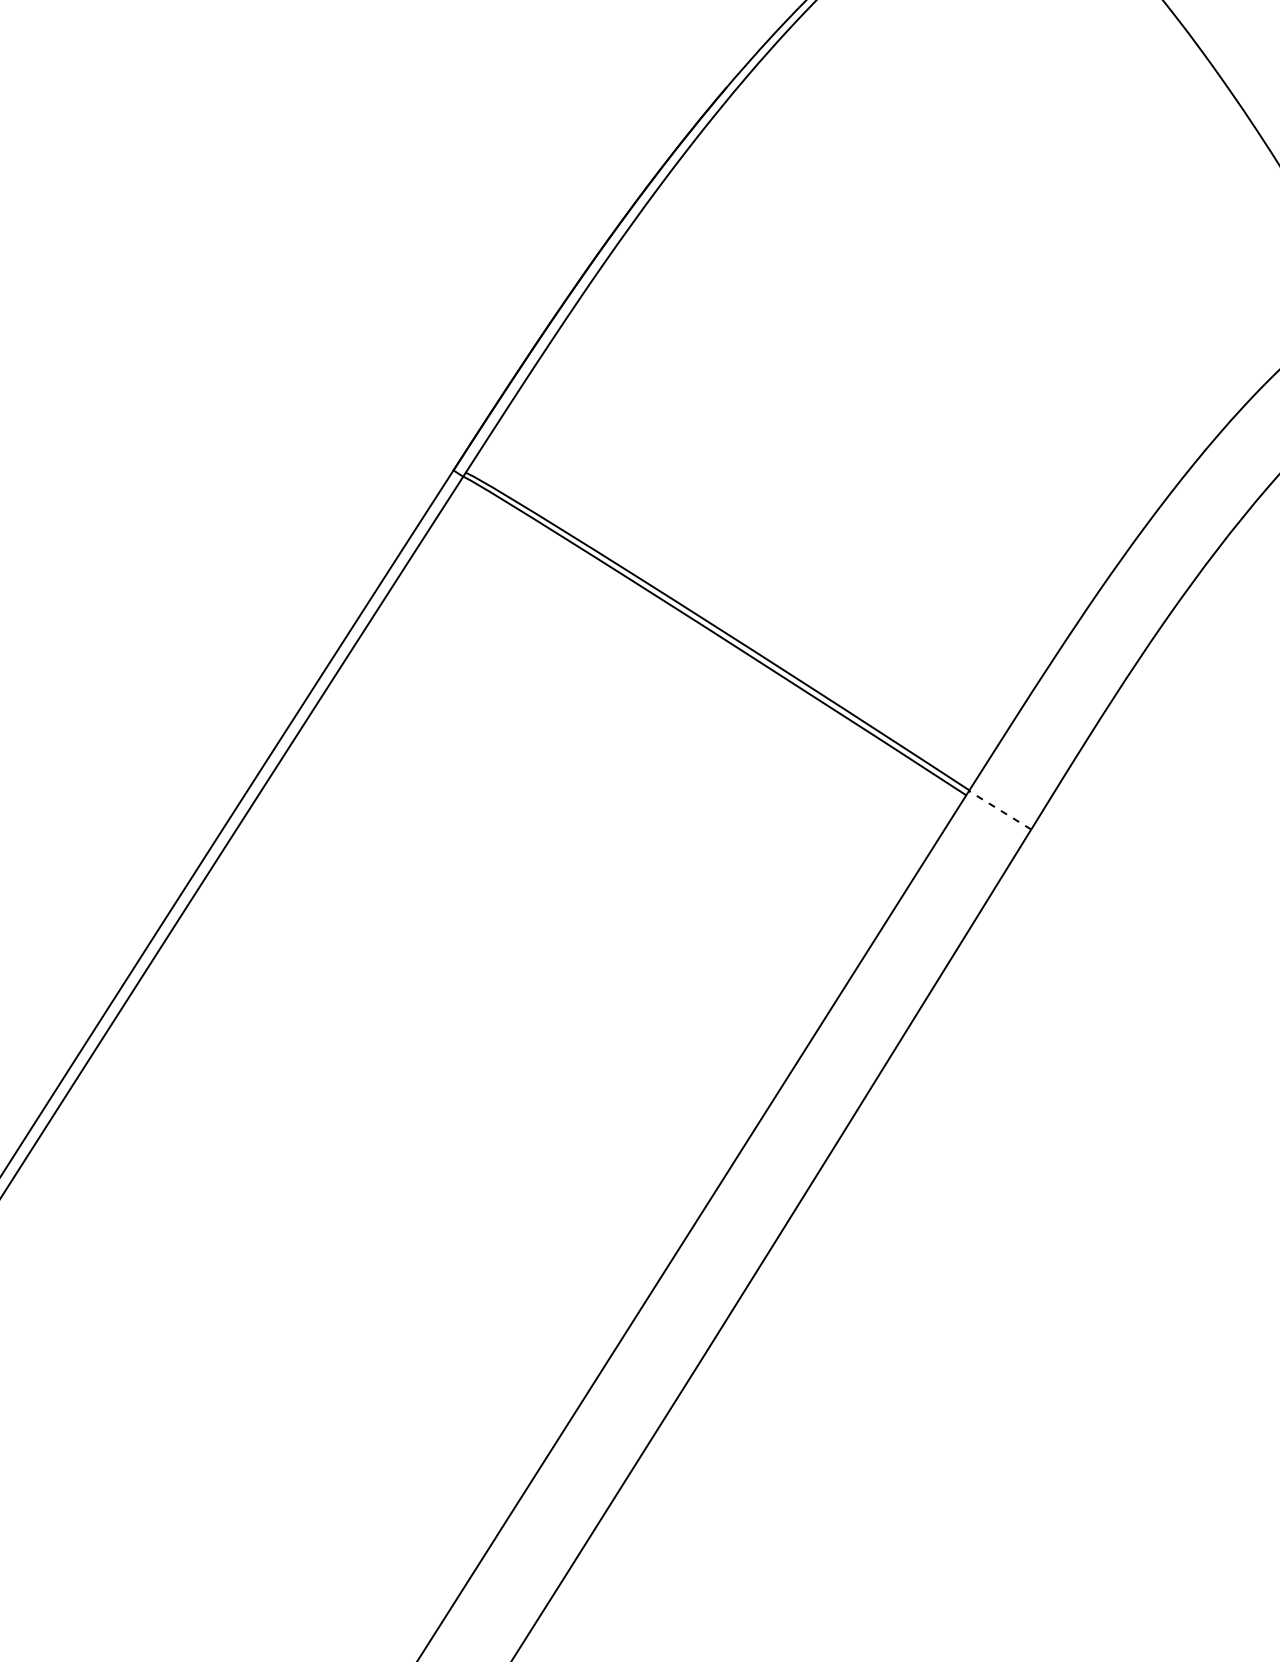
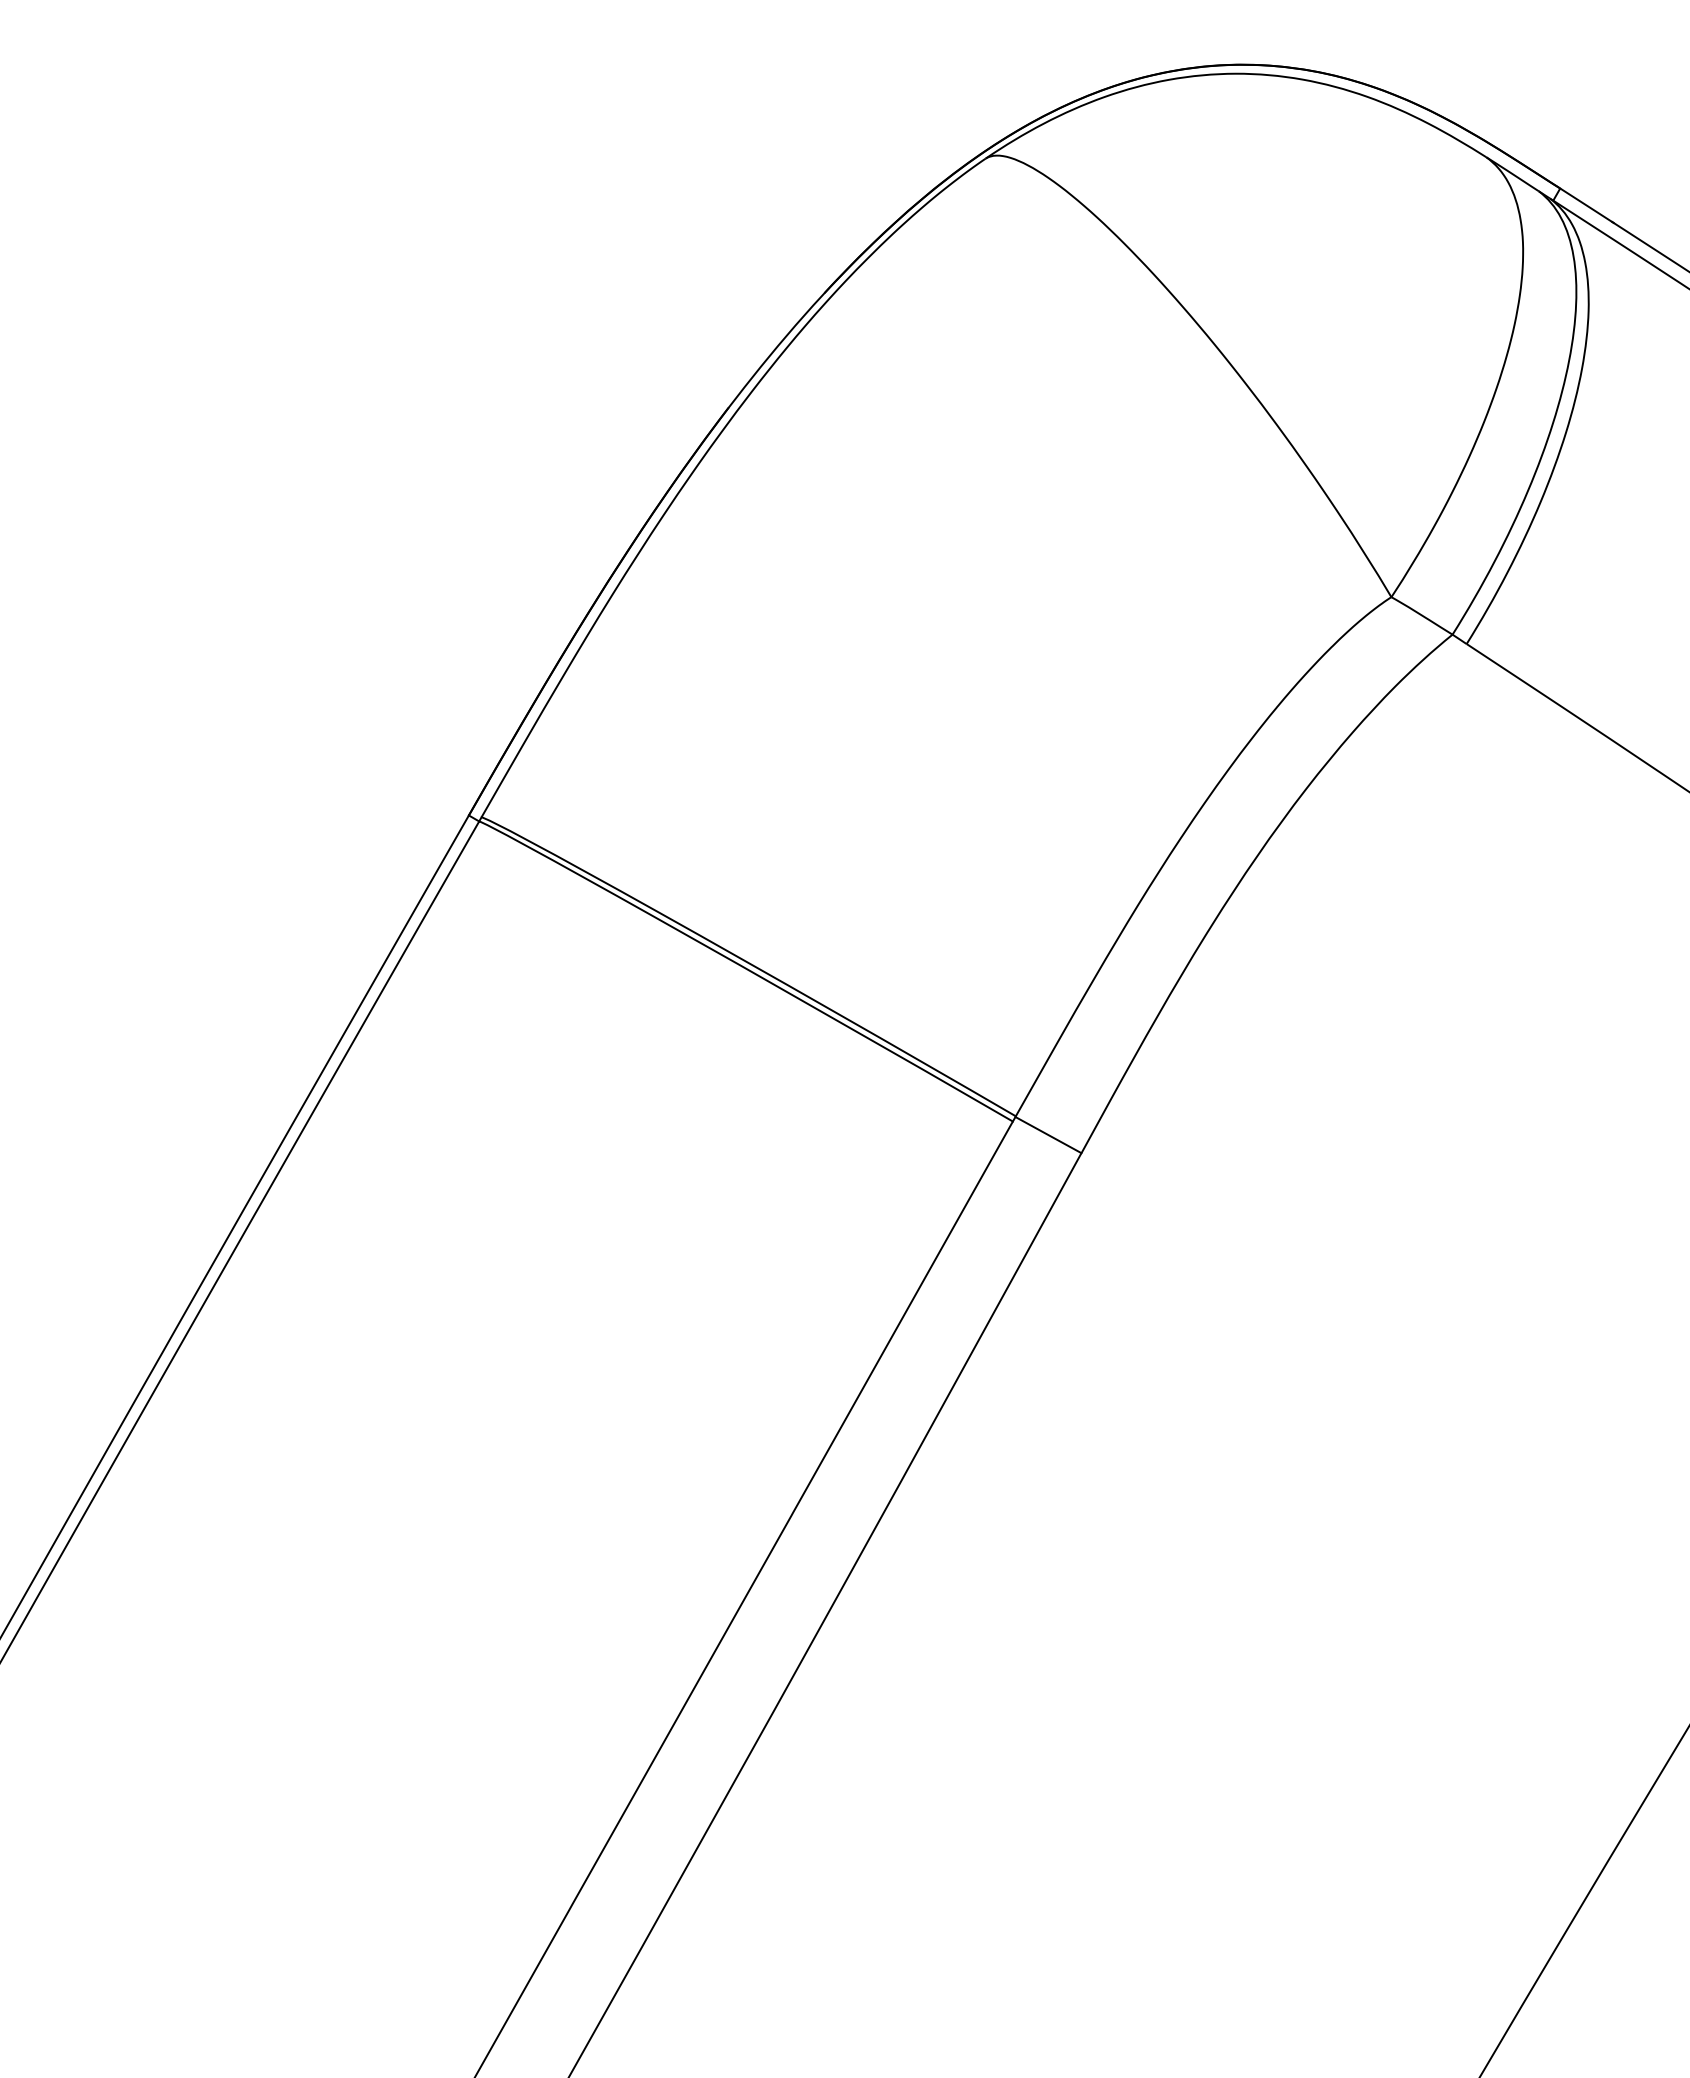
line: (1000, 810) -> (1048, 1135), dashed -> solid

